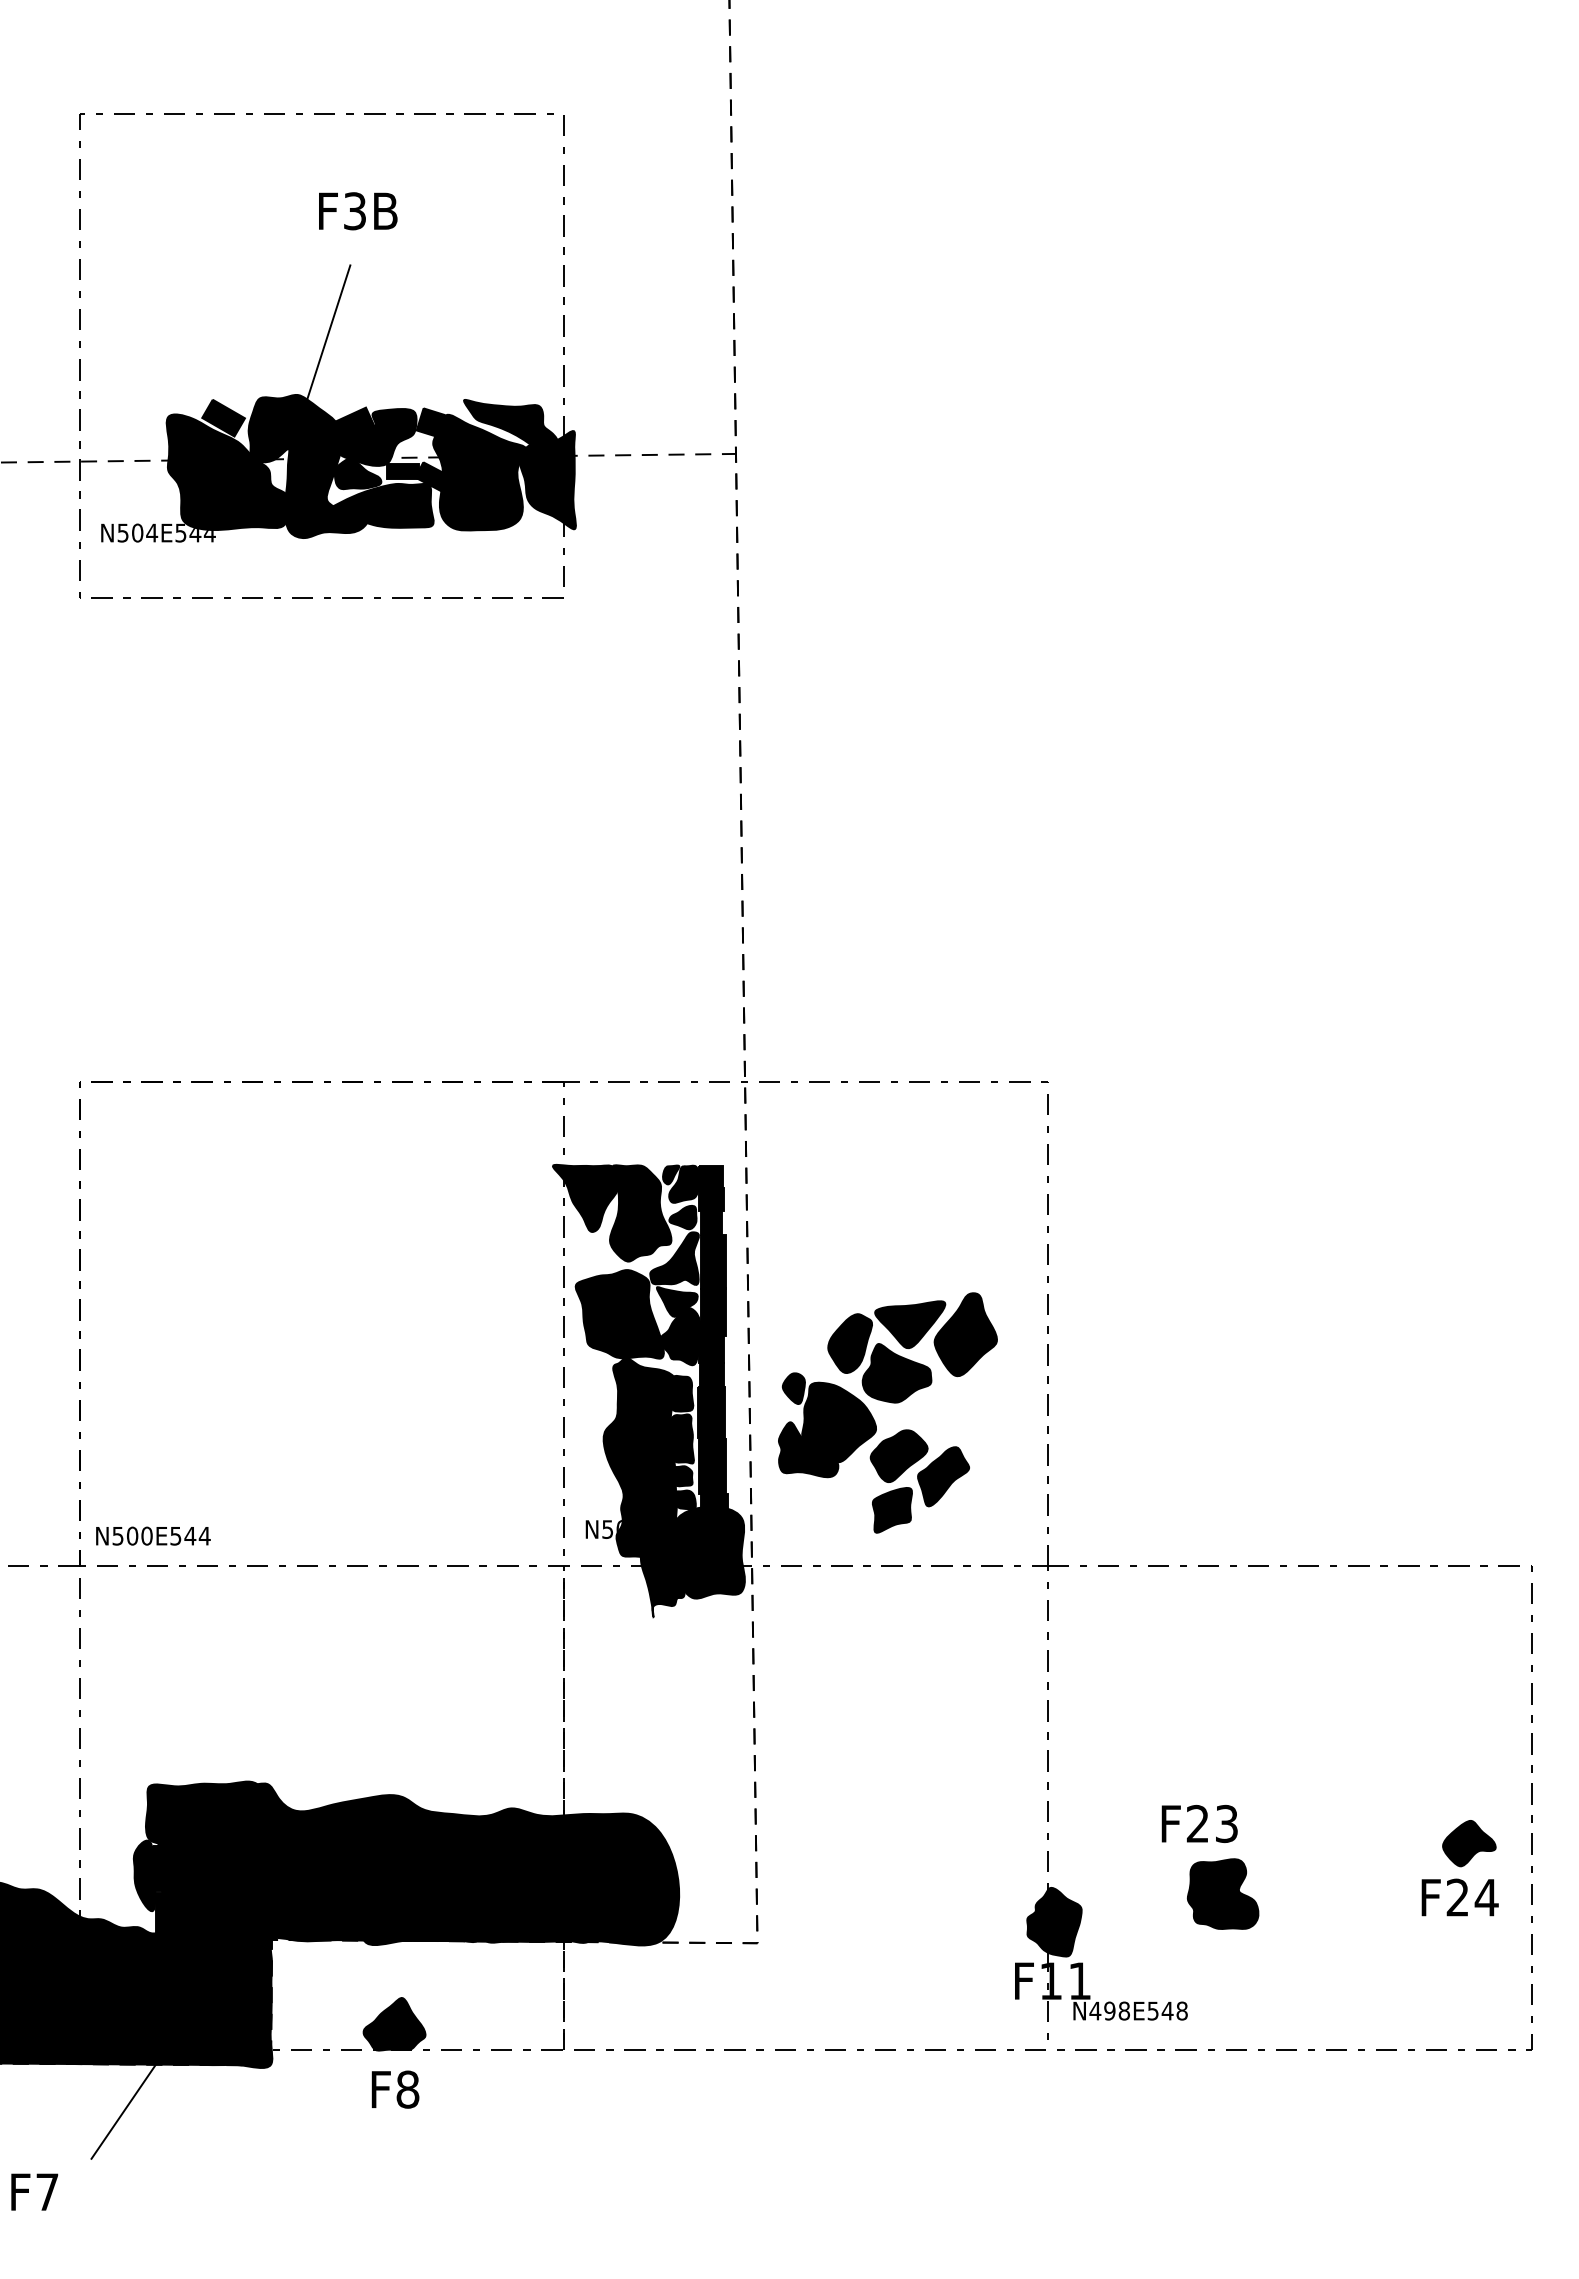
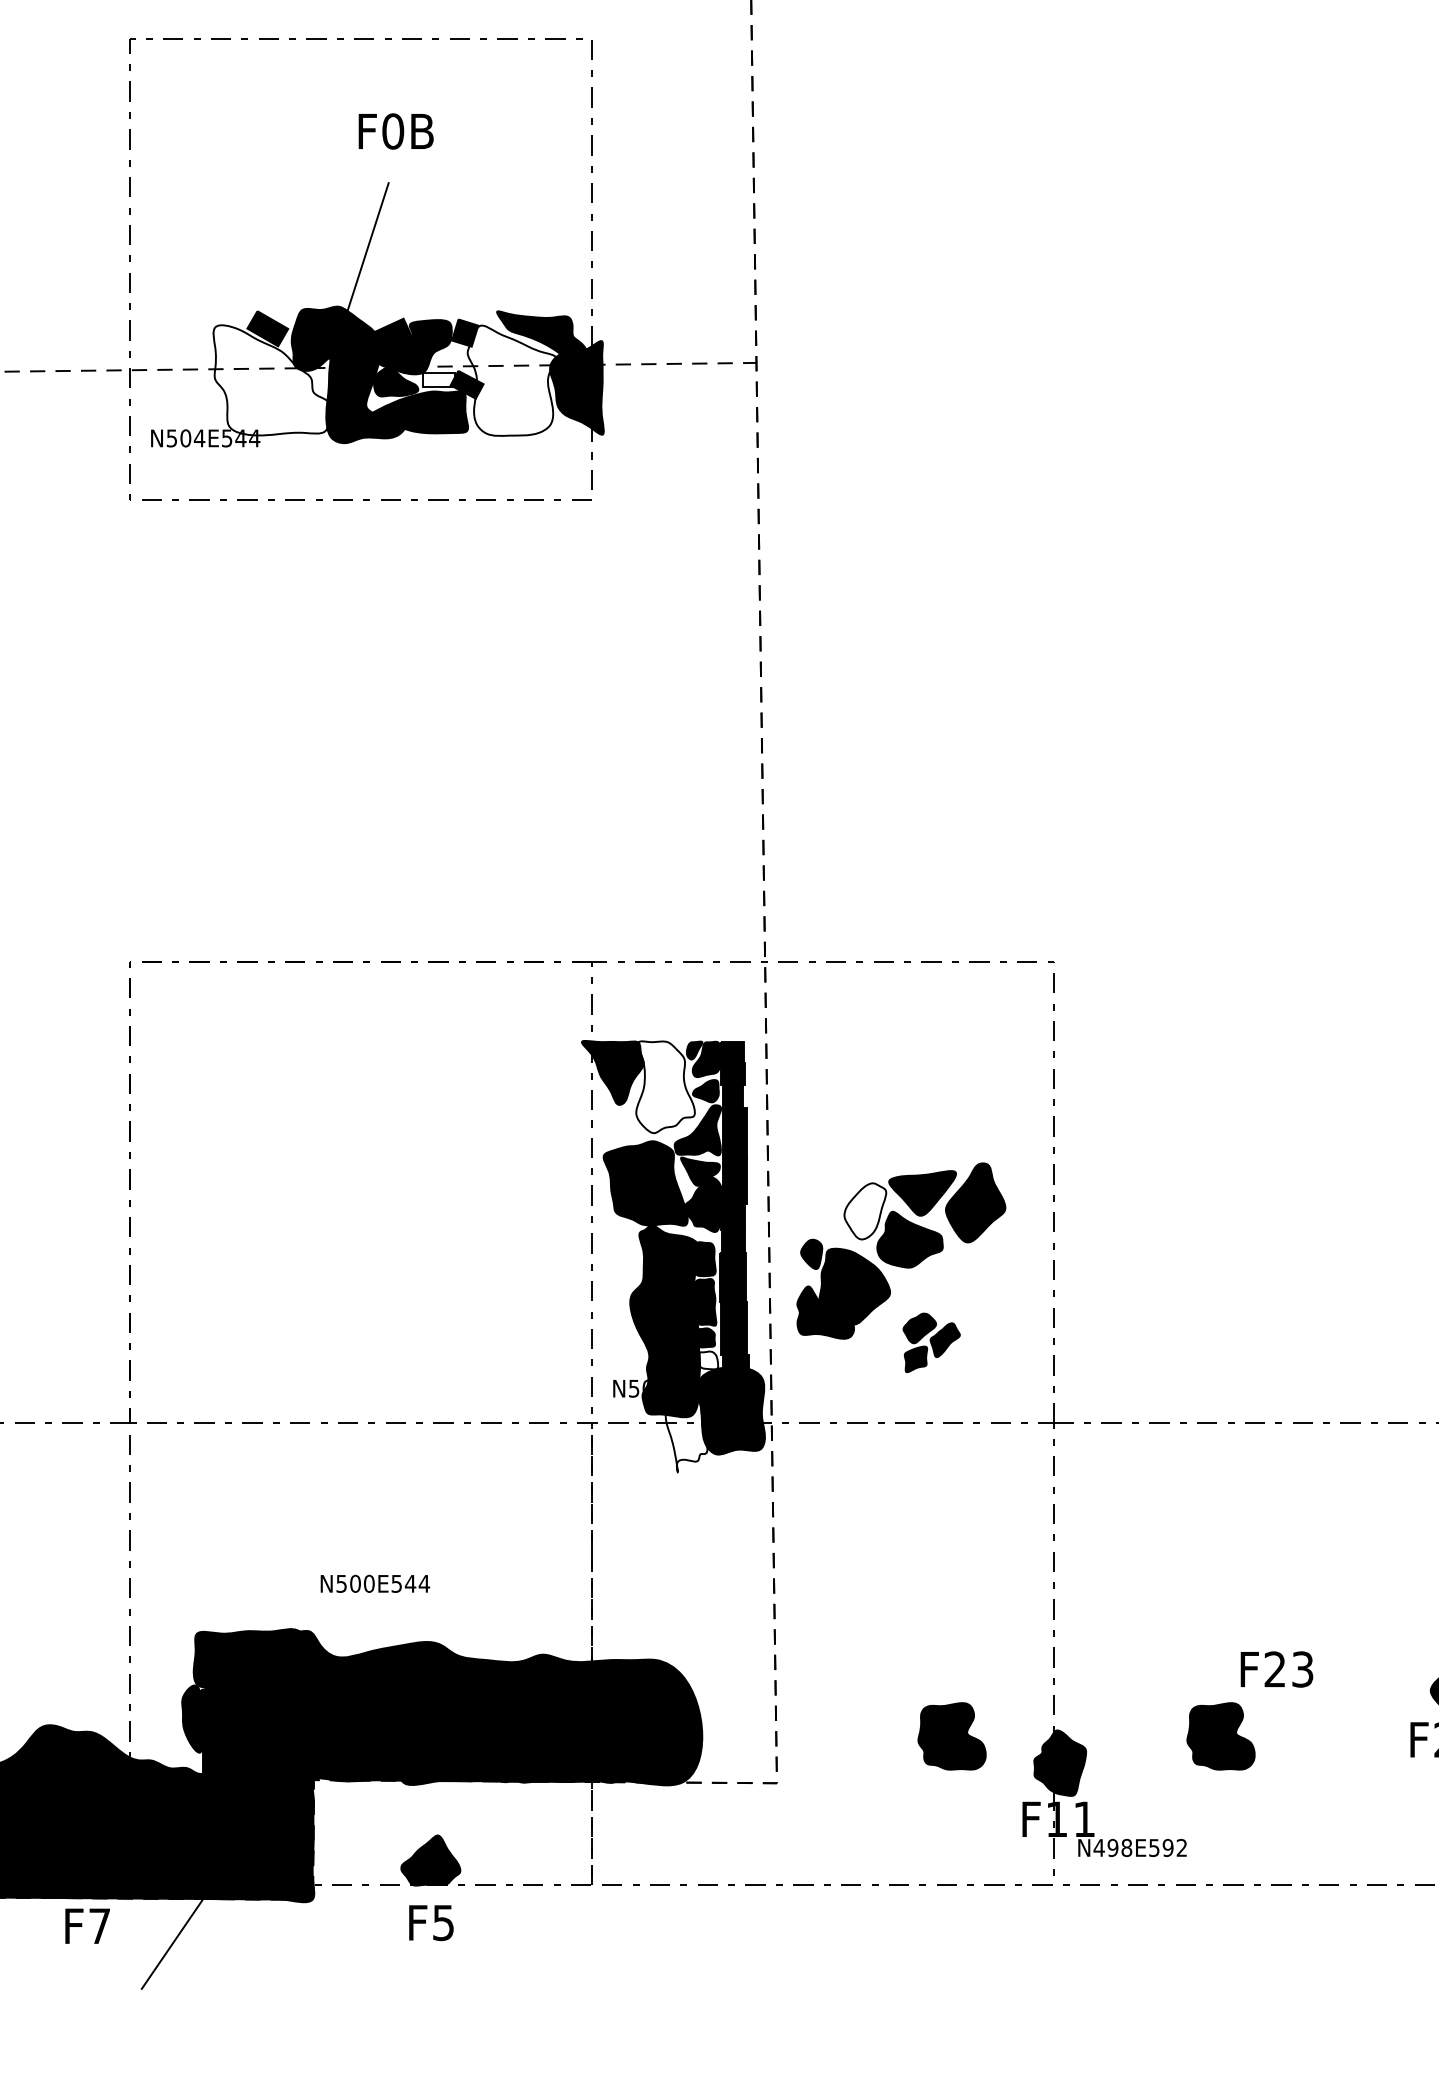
text: (354, 211) -> (392, 131), F3B -> F0B
fill: (402, 471) -> (438, 379), removed
fill: (227, 472) -> (271, 380), removed
fill: (479, 472) -> (511, 380), removed
fill: (640, 1213) -> (665, 1087), removed
fill: (850, 1343) -> (865, 1211), removed
part: (919, 1481) -> (931, 1342), size x0.6
fill: (685, 1499) -> (708, 1360), removed
text: (153, 1535) -> (375, 1583), moved
fill: (662, 1574) -> (686, 1431), removed
text: (1199, 1823) -> (1276, 1669), moved
part: (940, 1893) -> (951, 1735), added
text: (1174, 2010) -> (1174, 1847), N498E548 -> N498E592
text: (407, 2089) -> (443, 1922), F8 -> F5
text: (34, 2191) -> (87, 1925), moved

